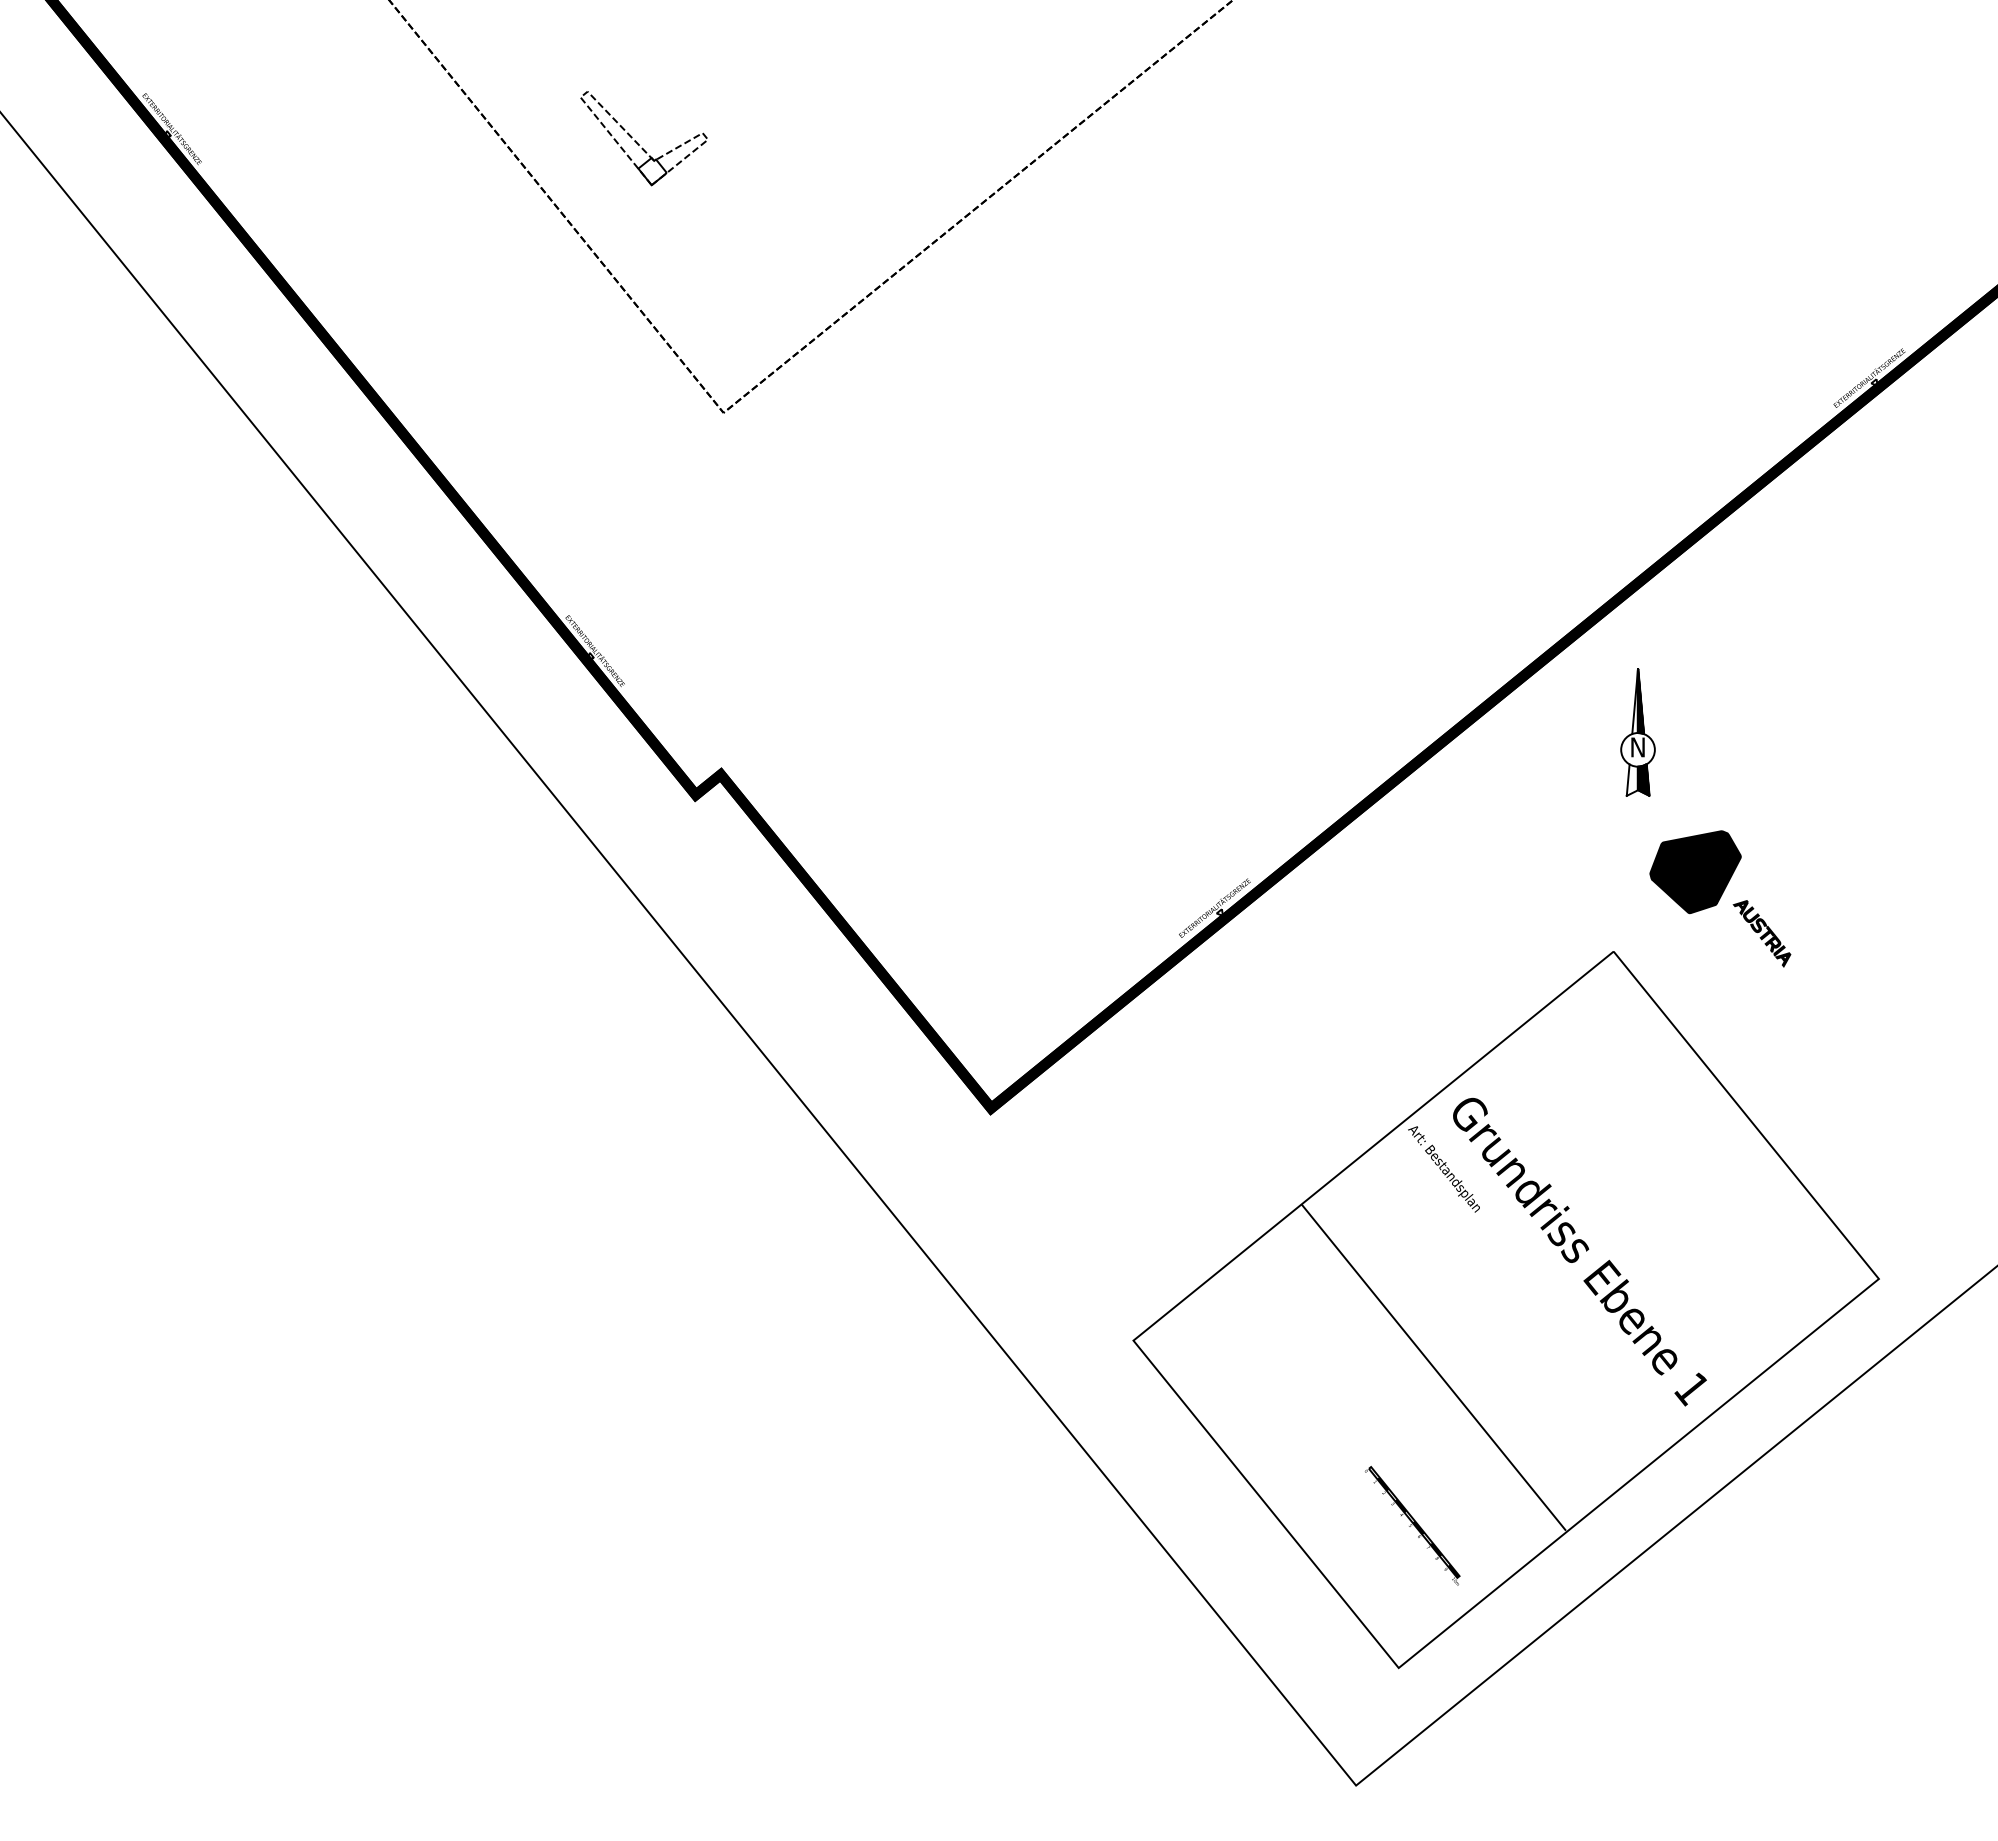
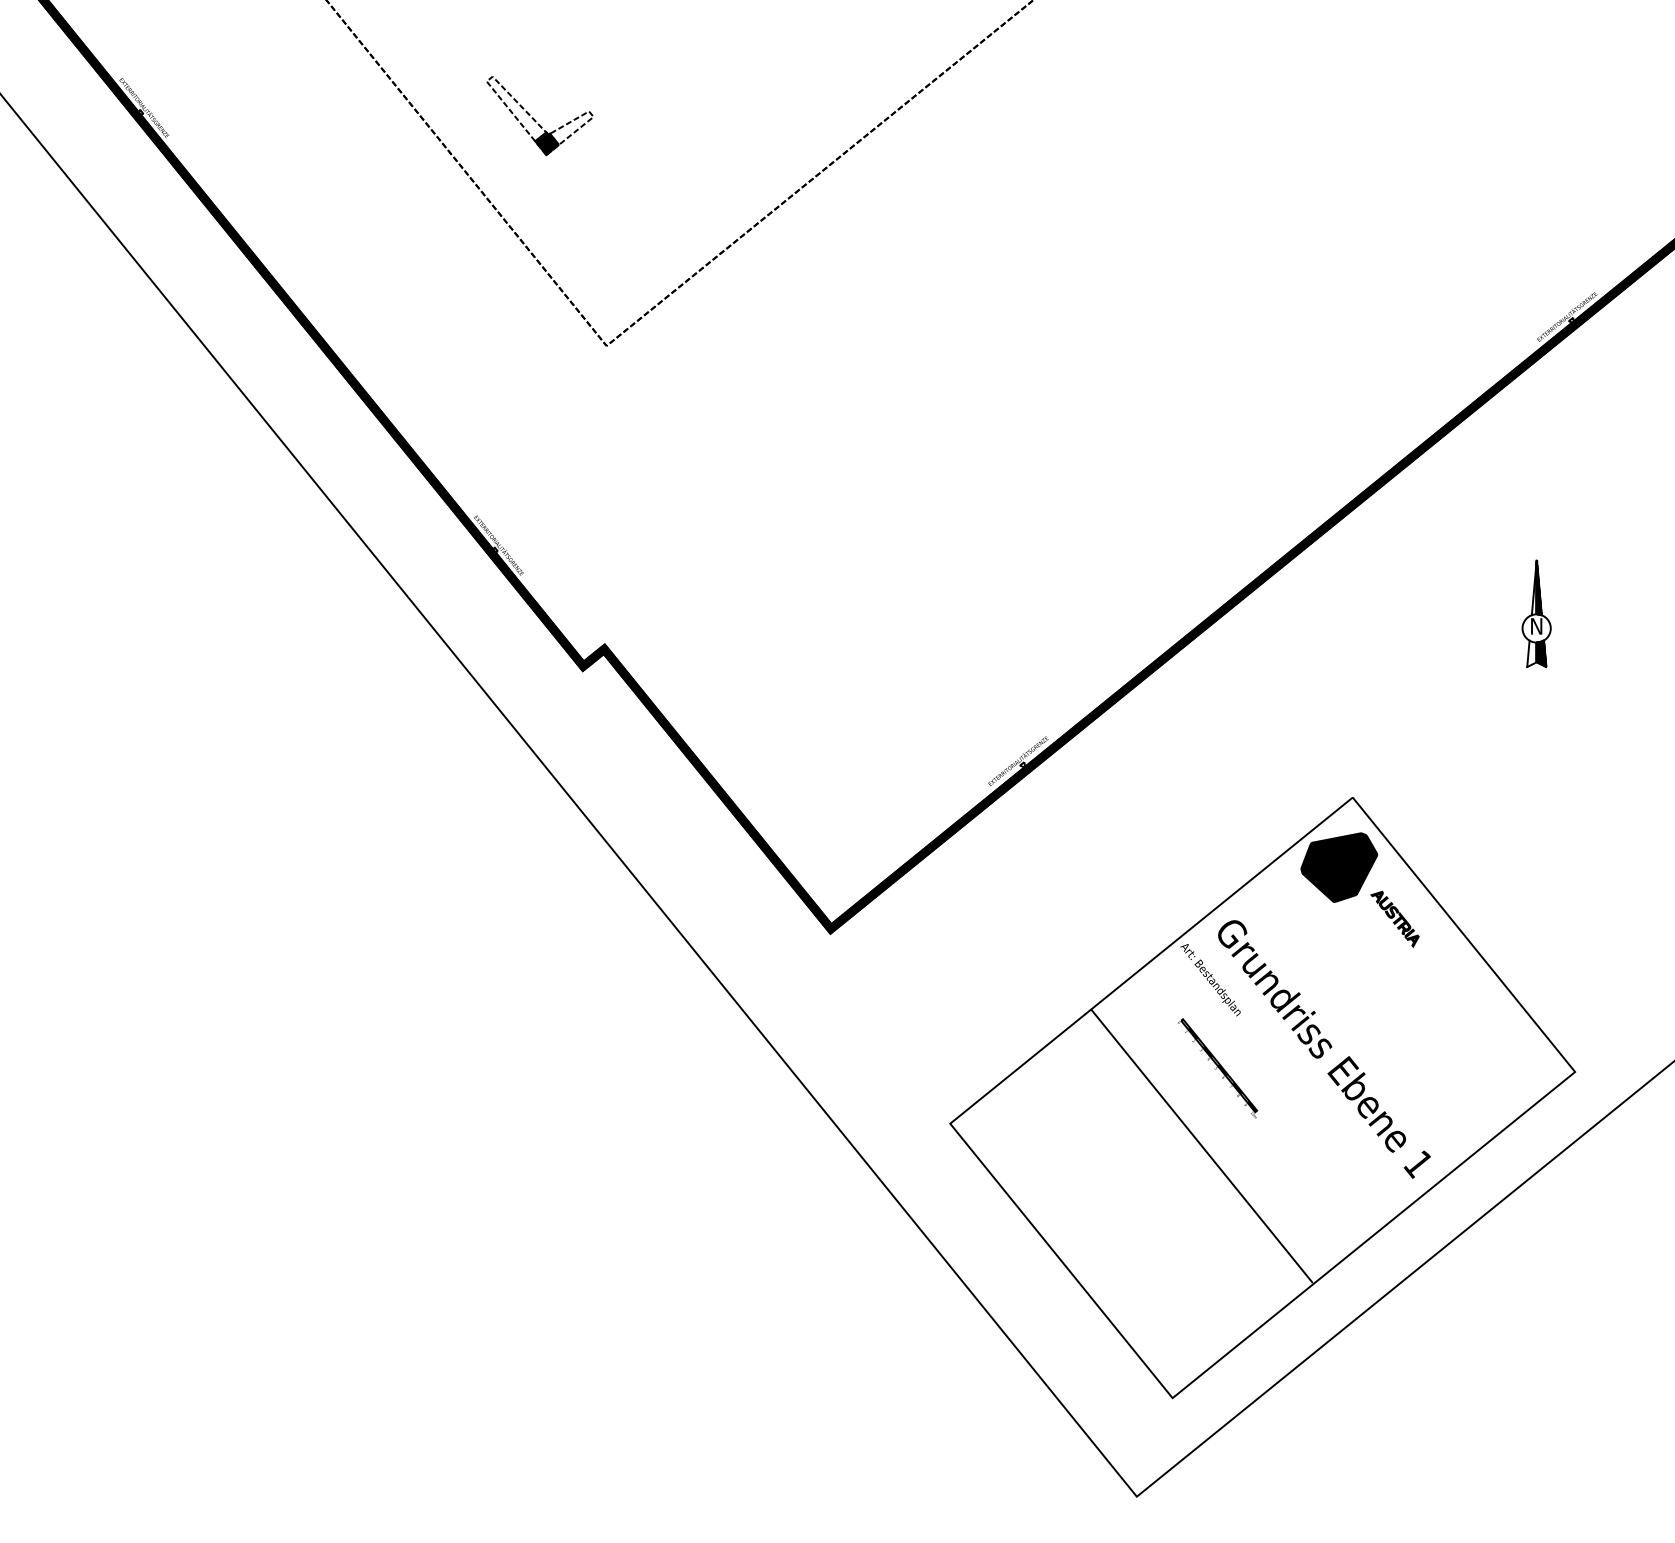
fill: (652, 171) -> (547, 143), added
part: (1637, 732) -> (1536, 613), moved
part: (1720, 898) -> (1360, 889), moved
part: (1412, 1525) -> (1217, 1068), moved

